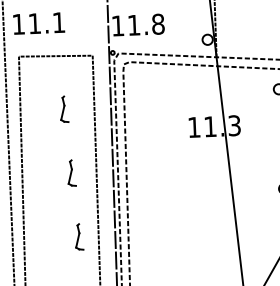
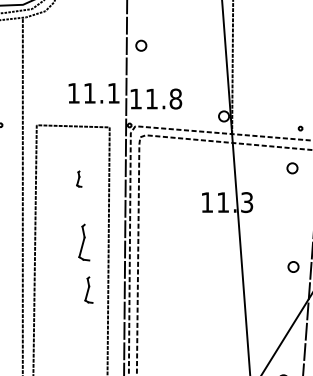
text: (38, 23) -> (93, 93), moved
part: (63, 108) -> (78, 178), size x0.6
part: (71, 172) -> (83, 242), size x1.4
part: (78, 236) -> (88, 289), moved

